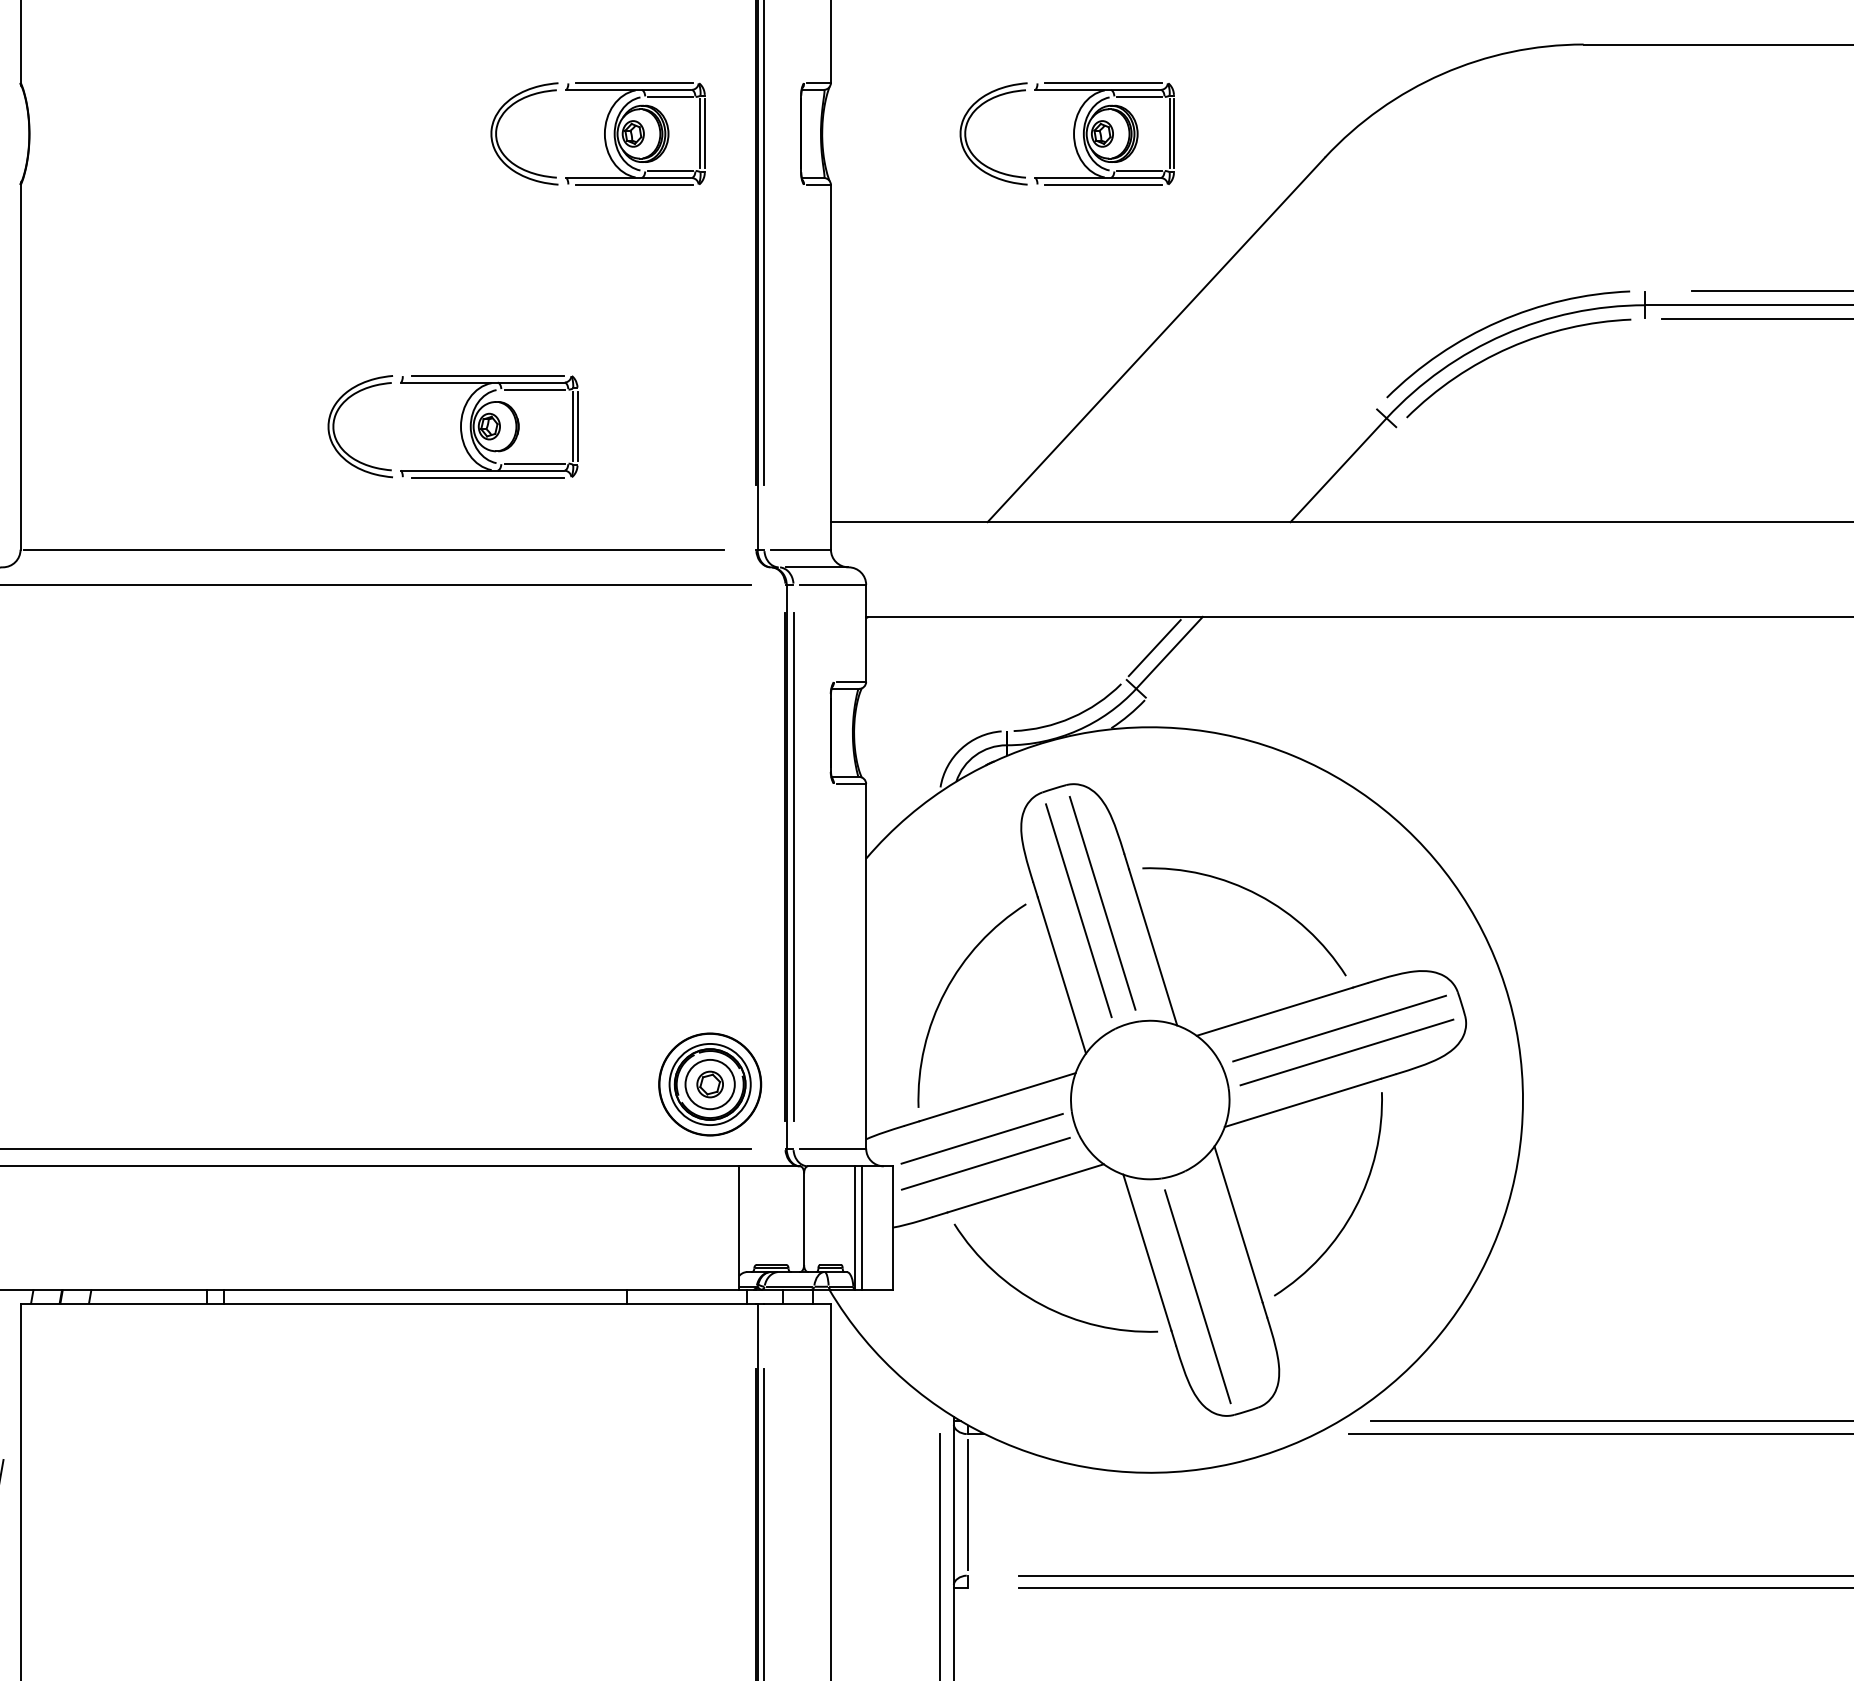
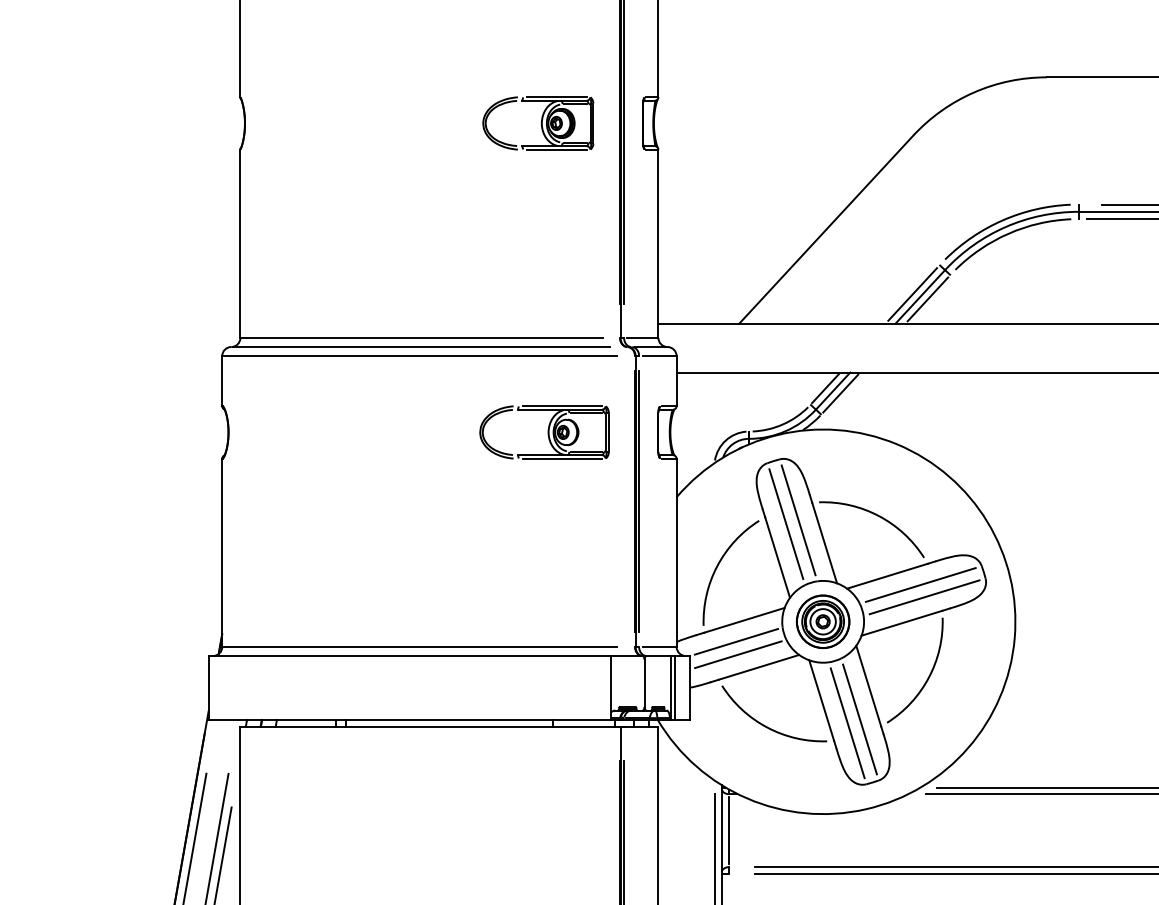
part: (1067, 133) -> (780, 123), removed
part: (453, 426) -> (544, 432), moved
line: (1323, 465) -> (912, 294), added
line: (1352, 475) -> (927, 299), added
line: (371, 568) -> (421, 347), added
line: (1183, 657) -> (840, 393), added
part: (708, 1083) -> (822, 621), moved
line: (1220, 1289) -> (859, 719), added

